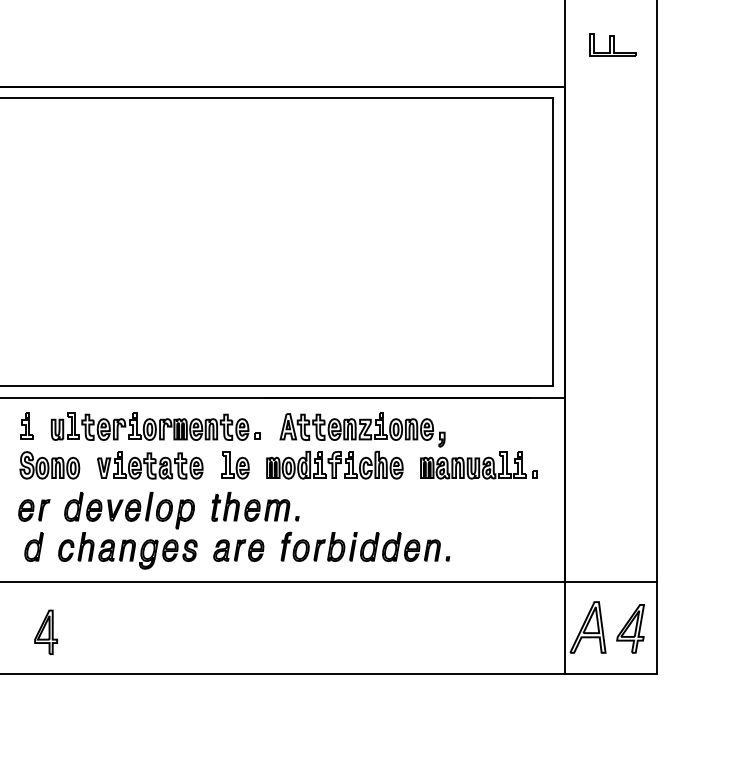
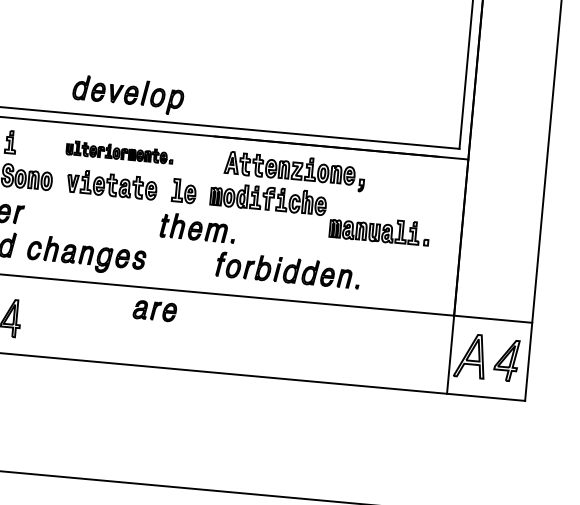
part: (155, 426) -> (119, 152), size x0.6
part: (478, 465) -> (379, 230), moved
part: (129, 510) -> (128, 95), moved
part: (238, 550) -> (154, 310), moved

